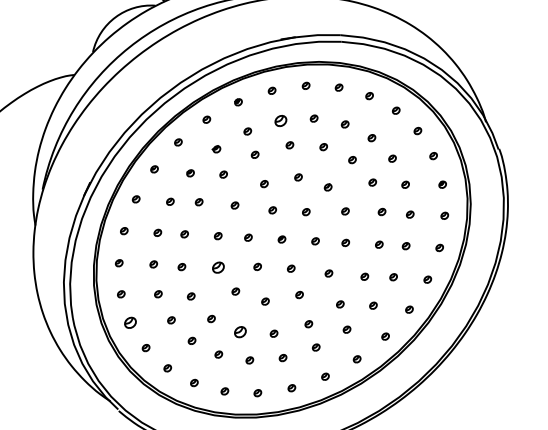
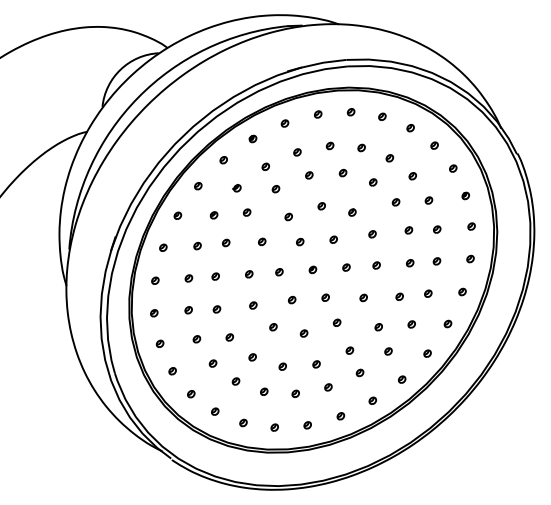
part: (280, 121) -> (297, 152), size x0.62
part: (218, 267) -> (253, 305), size x0.62
part: (130, 323) -> (172, 371), size x0.62
part: (240, 331) -> (282, 366), size x0.62

